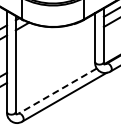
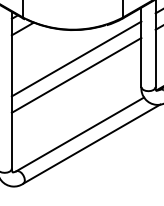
line: (55, 44) -> (76, 58), added
line: (55, 54) -> (76, 74), added
line: (57, 91) -> (79, 135), dashed -> solid

